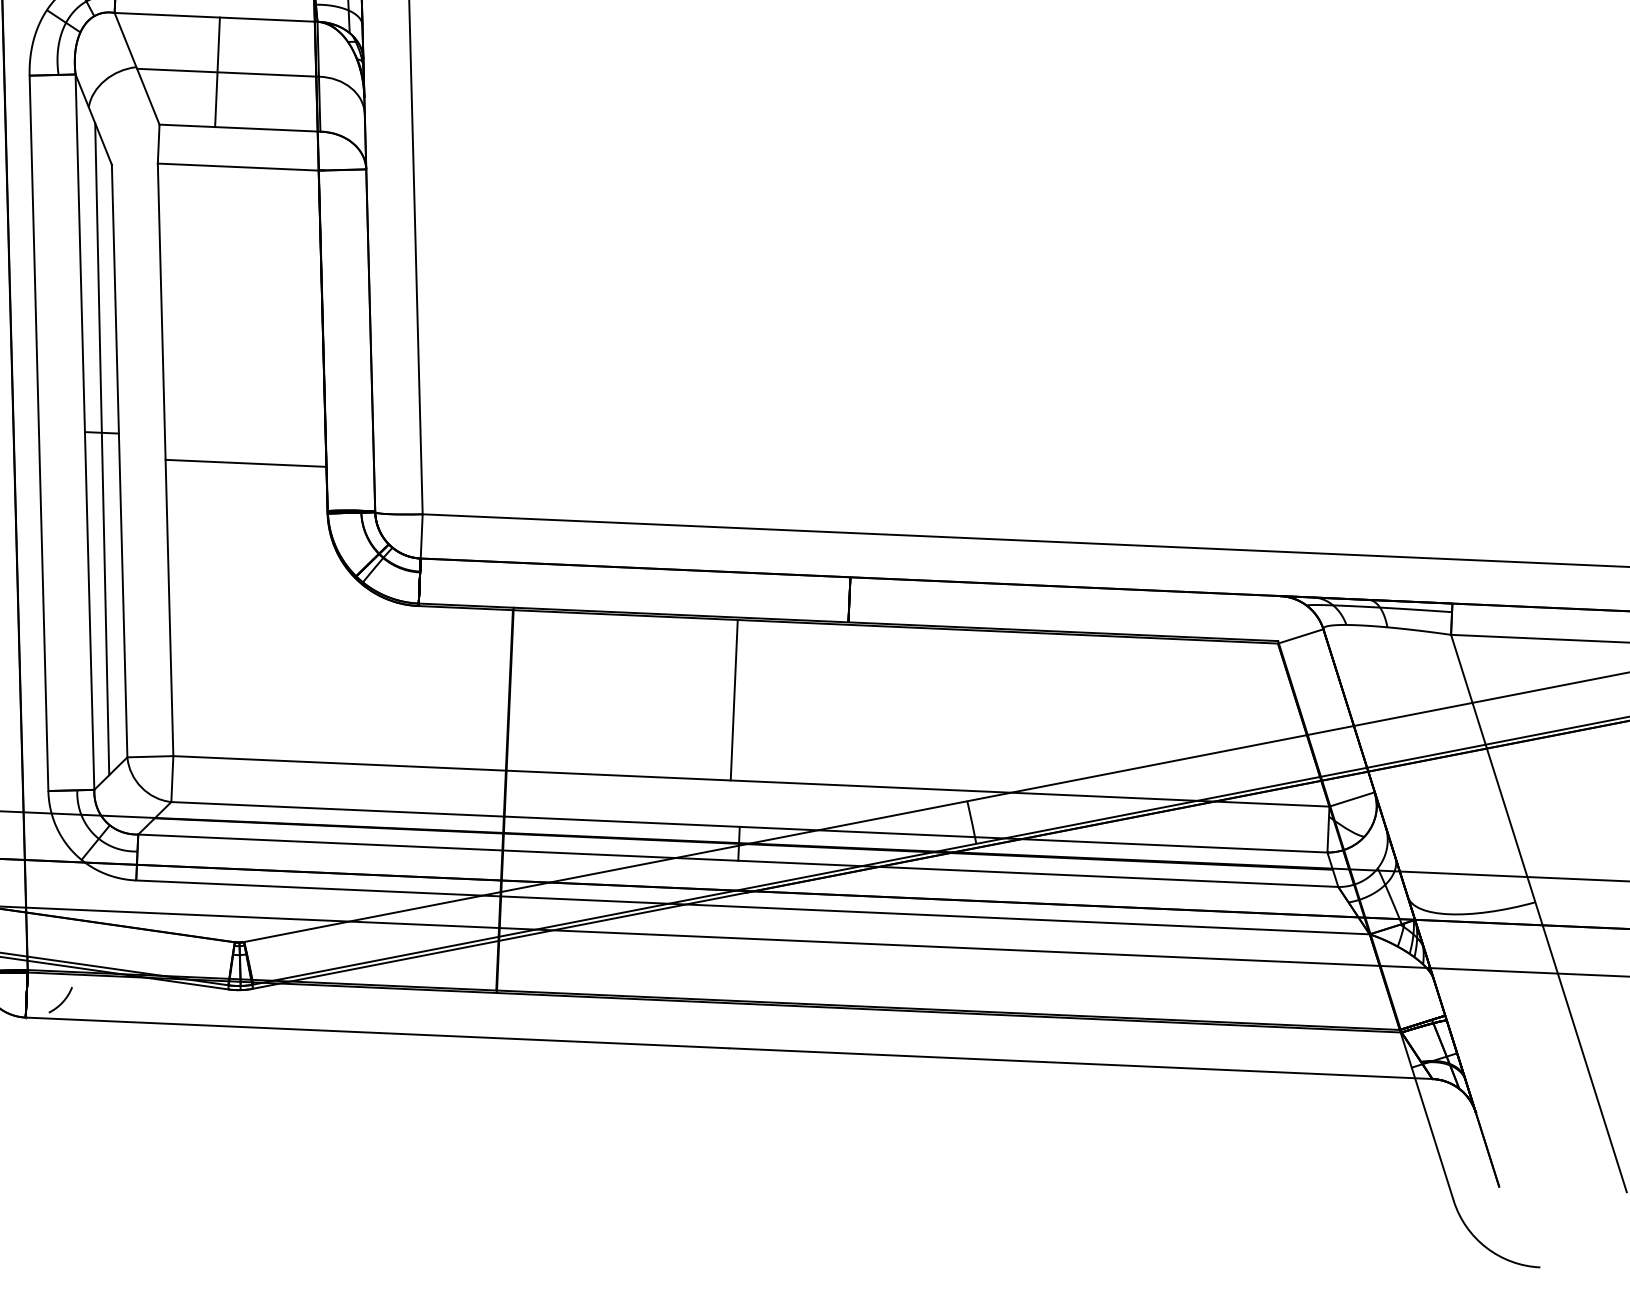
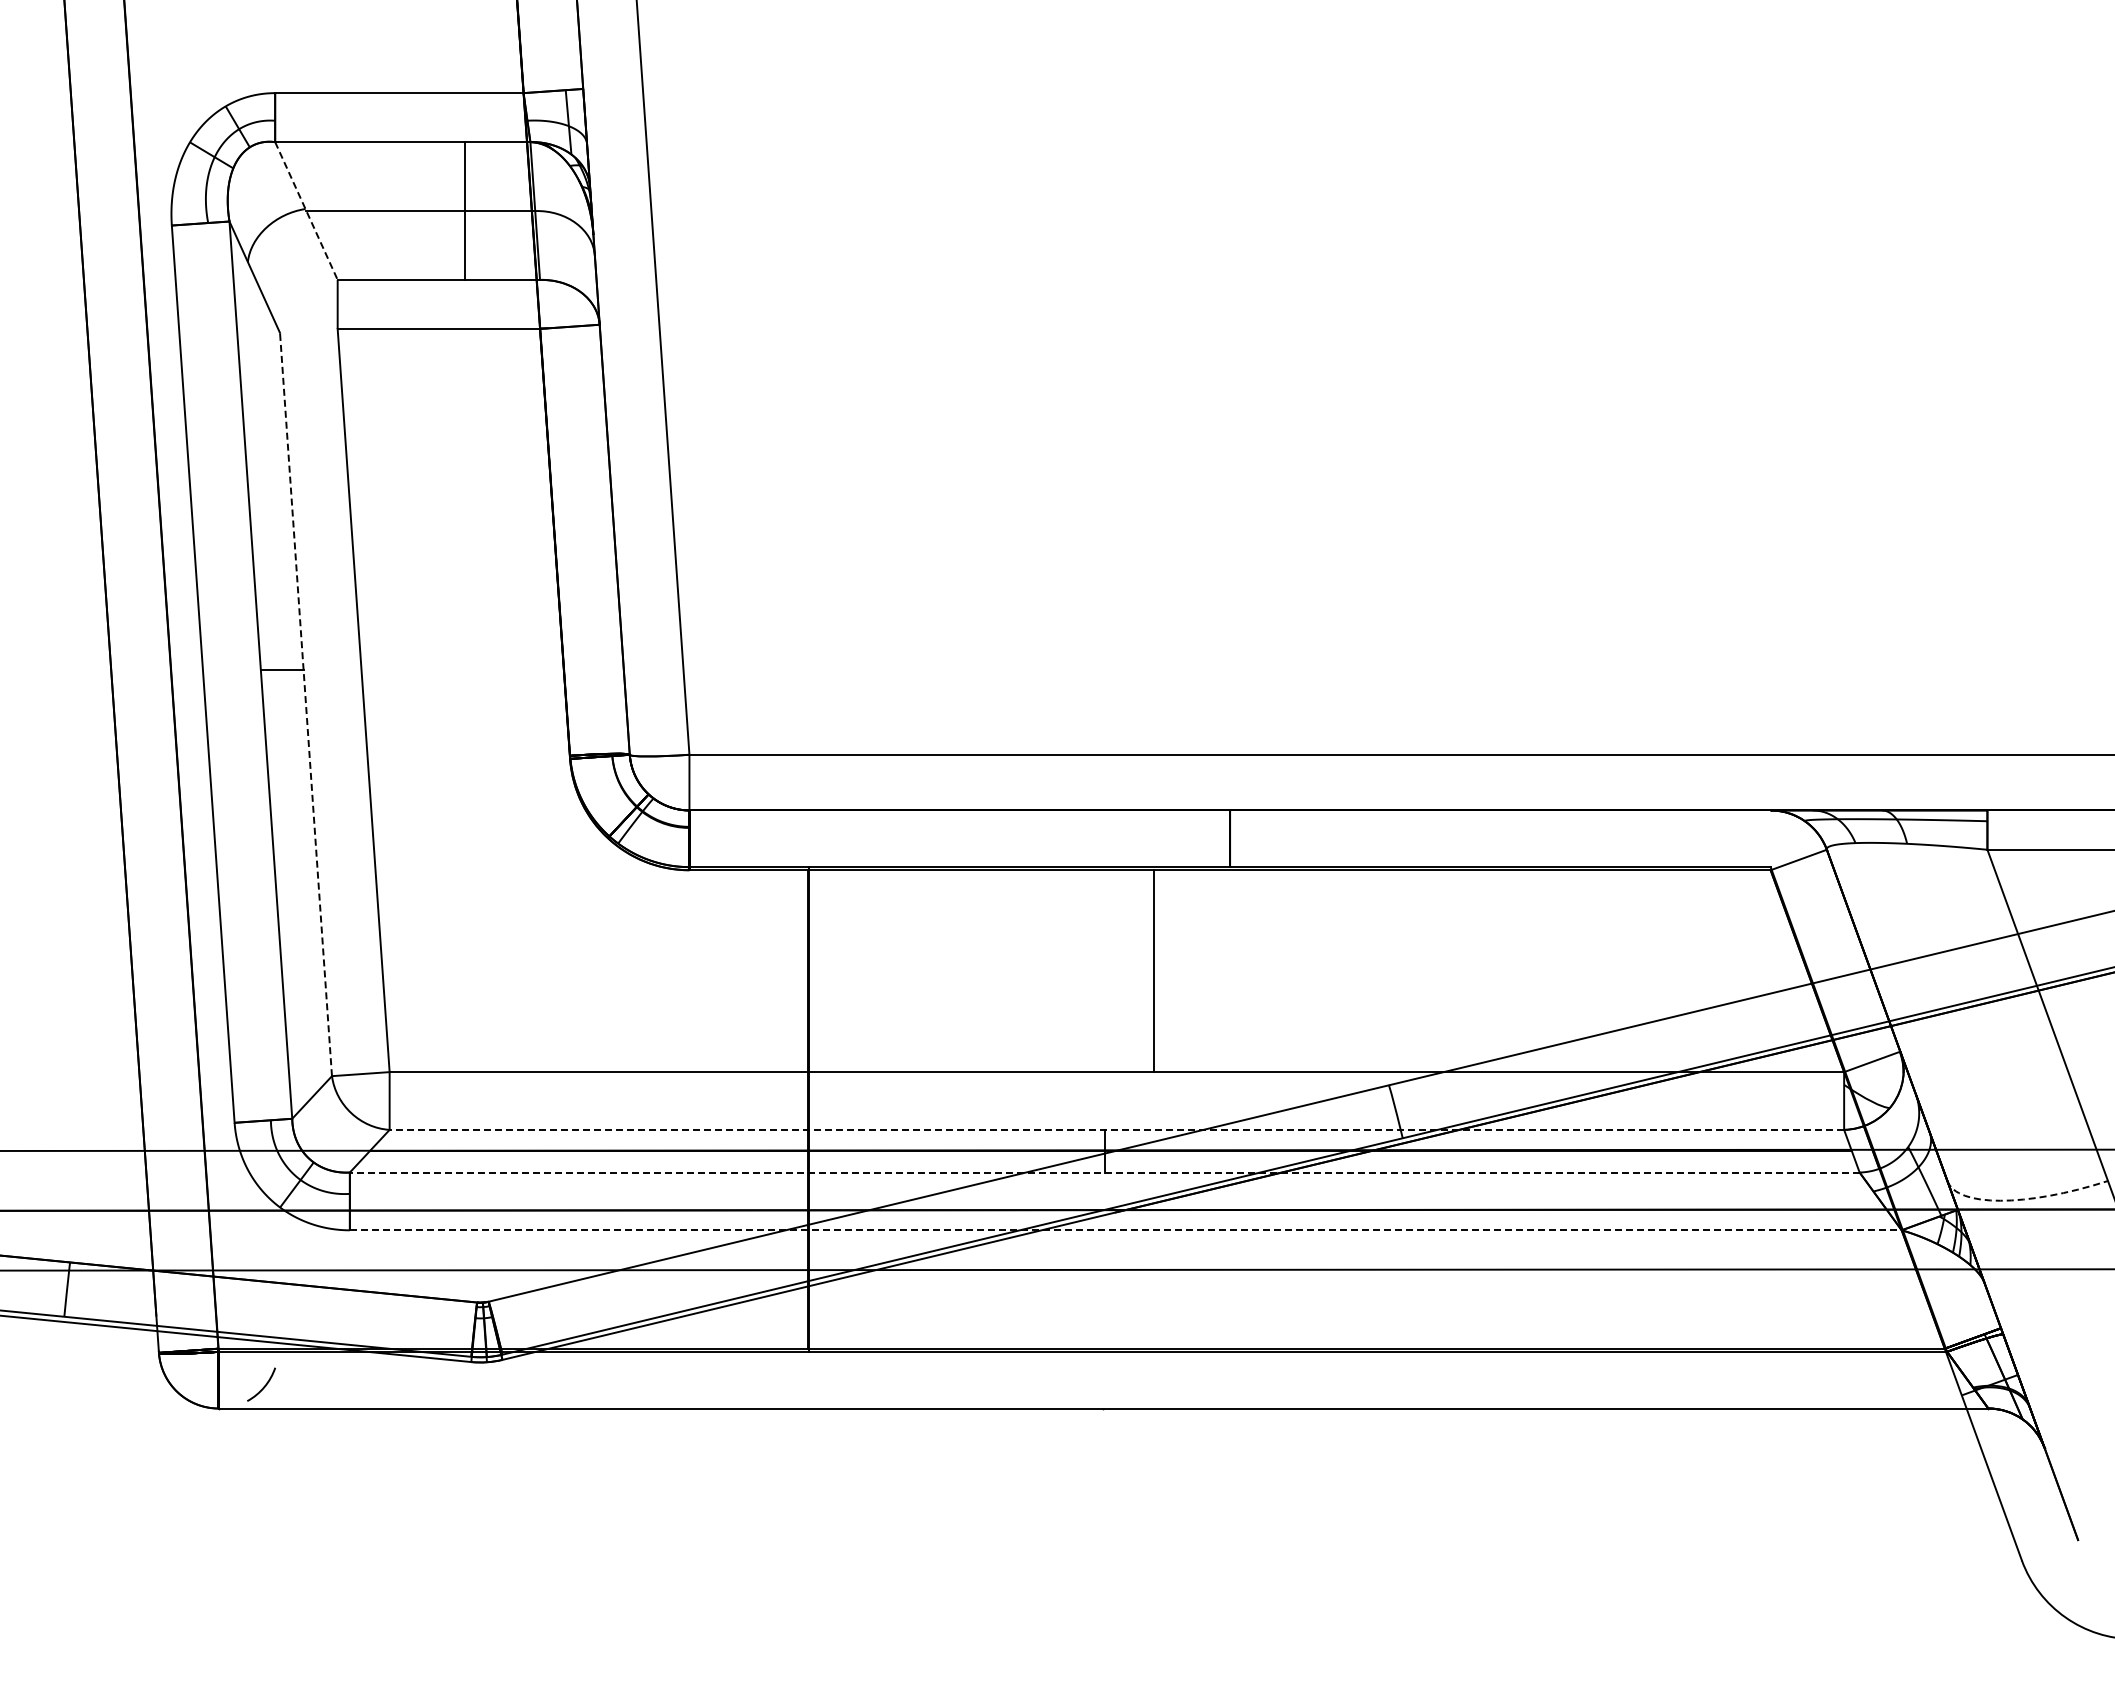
line: (137, 69) -> (306, 211), solid -> dashed
line: (217, 71) -> (464, 210), moved
line: (102, 449) -> (283, 690), removed
line: (120, 461) -> (306, 704), solid -> dashed
line: (245, 463) -> (464, 700), removed
line: (733, 700) -> (1153, 971), moved
line: (749, 826) -> (1116, 1129), solid -> dashed
line: (738, 860) -> (1104, 1172), solid -> dashed
line: (752, 907) -> (1125, 1230), solid -> dashed
arc: (1462, 914) -> (2017, 1200), solid -> dashed

